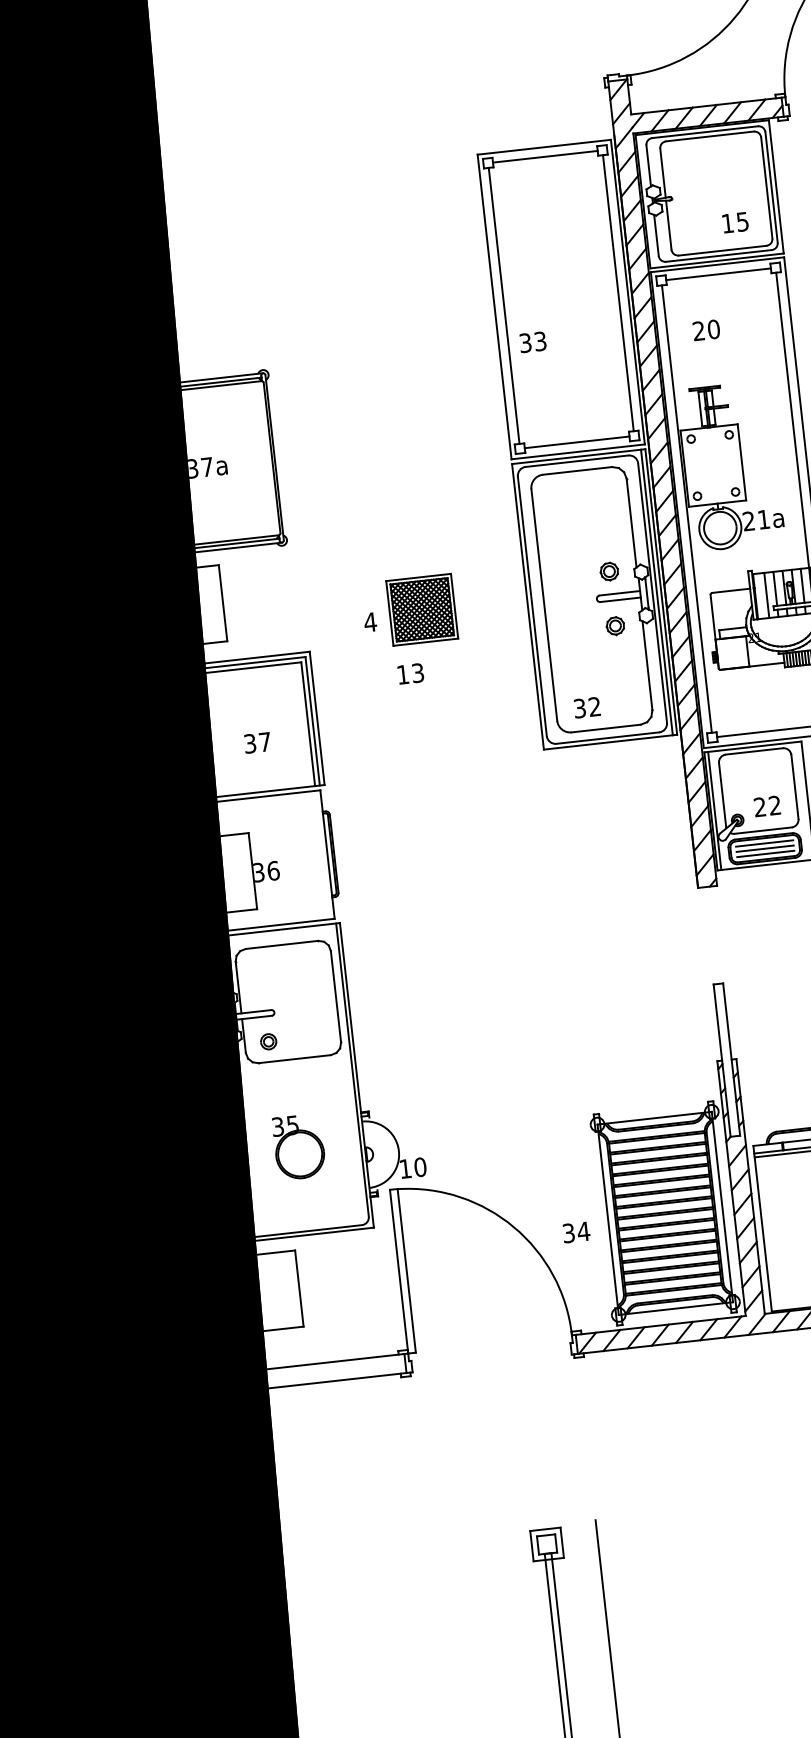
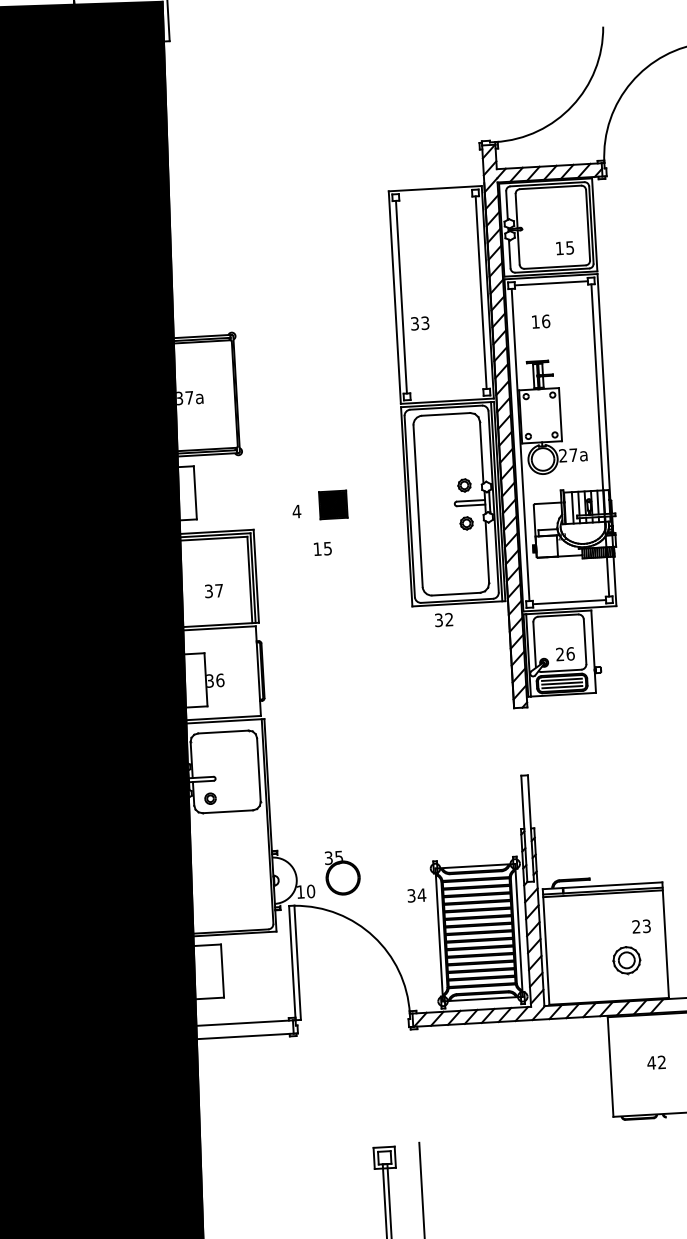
line: (545, 157) -> (435, 195), removed
text: (705, 330) -> (540, 321), 20 -> 16
line: (576, 442) -> (446, 394), removed
text: (763, 518) -> (573, 454), 21a -> 27a
part: (422, 609) -> (333, 504), size x0.6
text: (417, 671) -> (327, 547), 13 -> 15
text: (587, 706) -> (444, 619), moved
text: (774, 804) -> (570, 653), 22 -> 26
part: (298, 1146) -> (342, 872), moved
text: (575, 1232) -> (416, 895), moved

